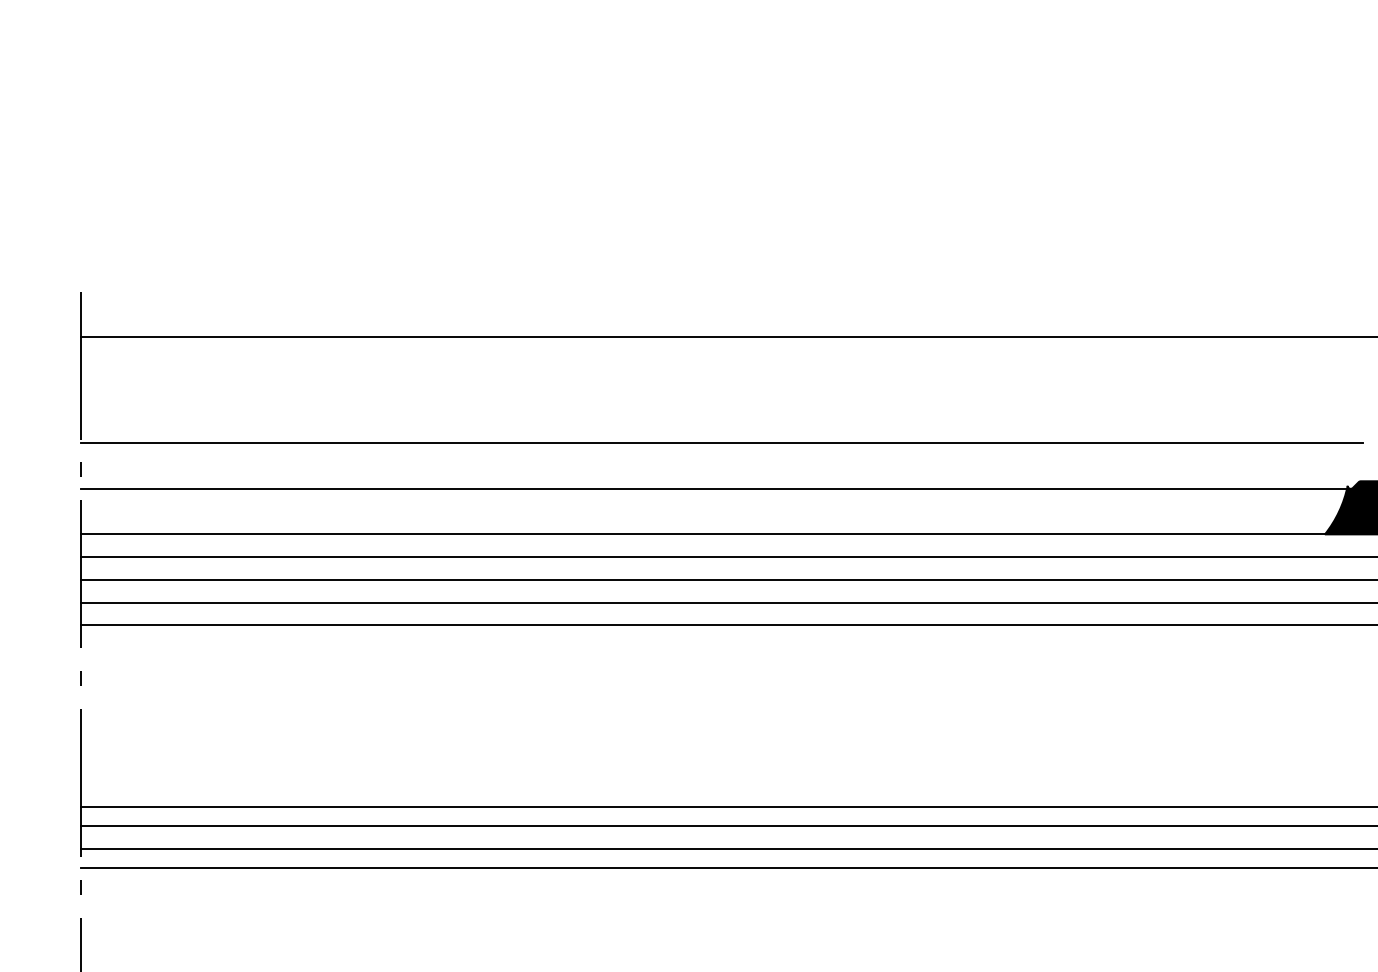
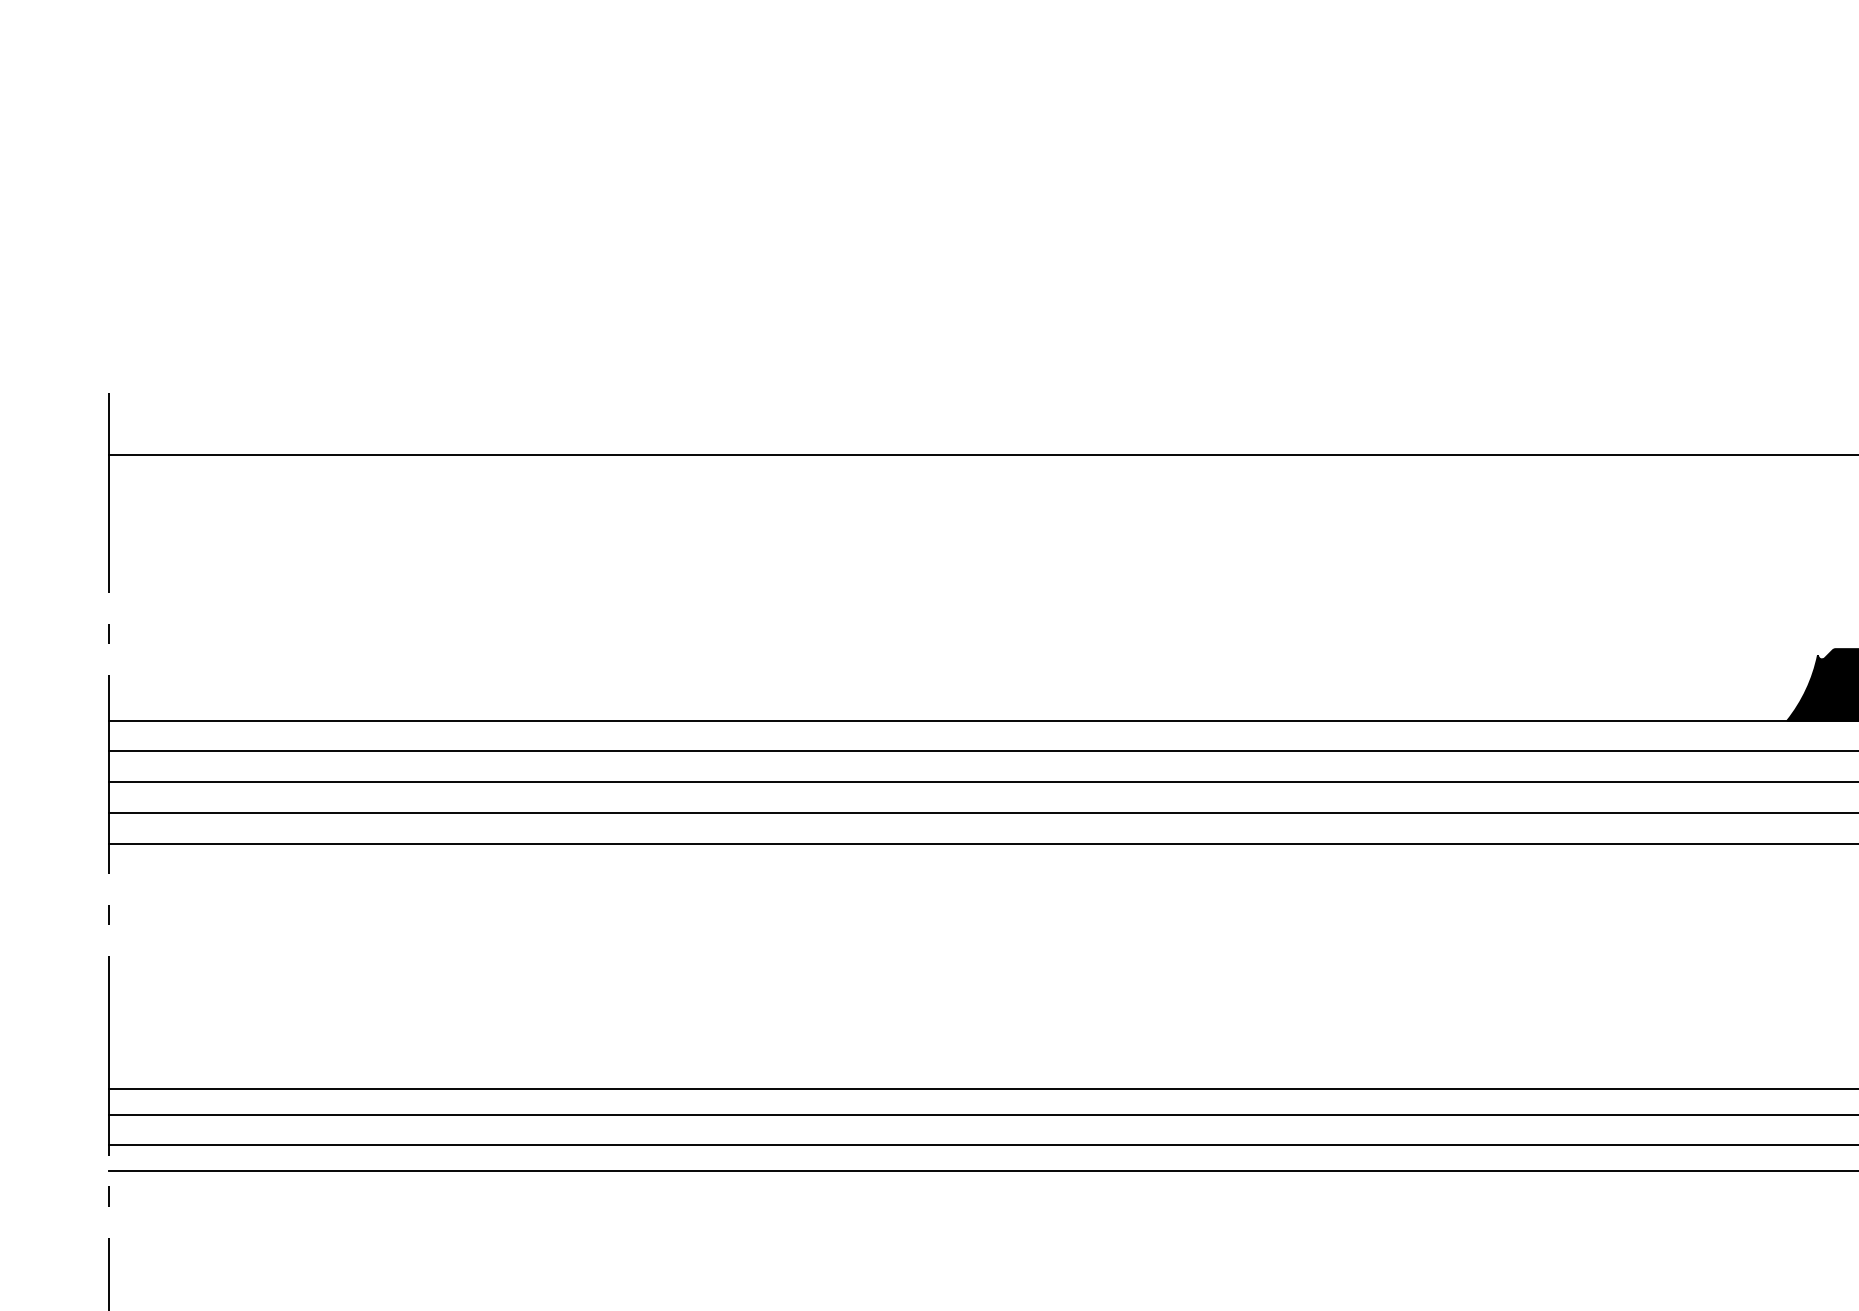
line: (721, 442) -> (973, 597), removed
line: (715, 488) -> (965, 659), removed

